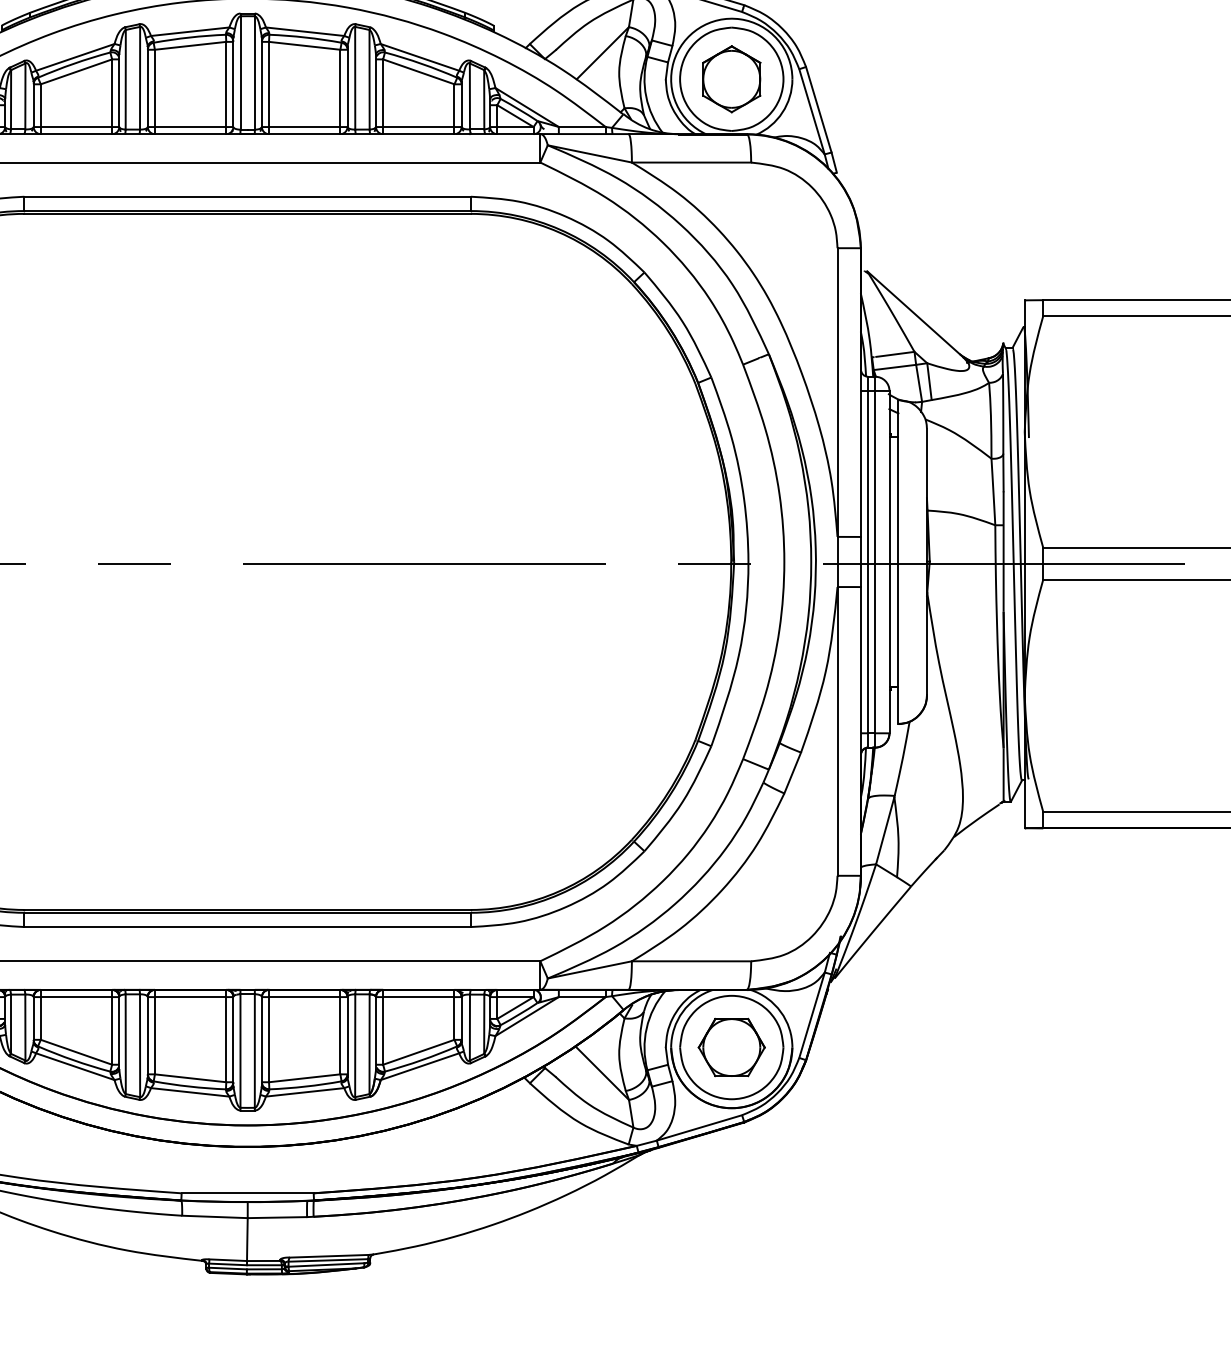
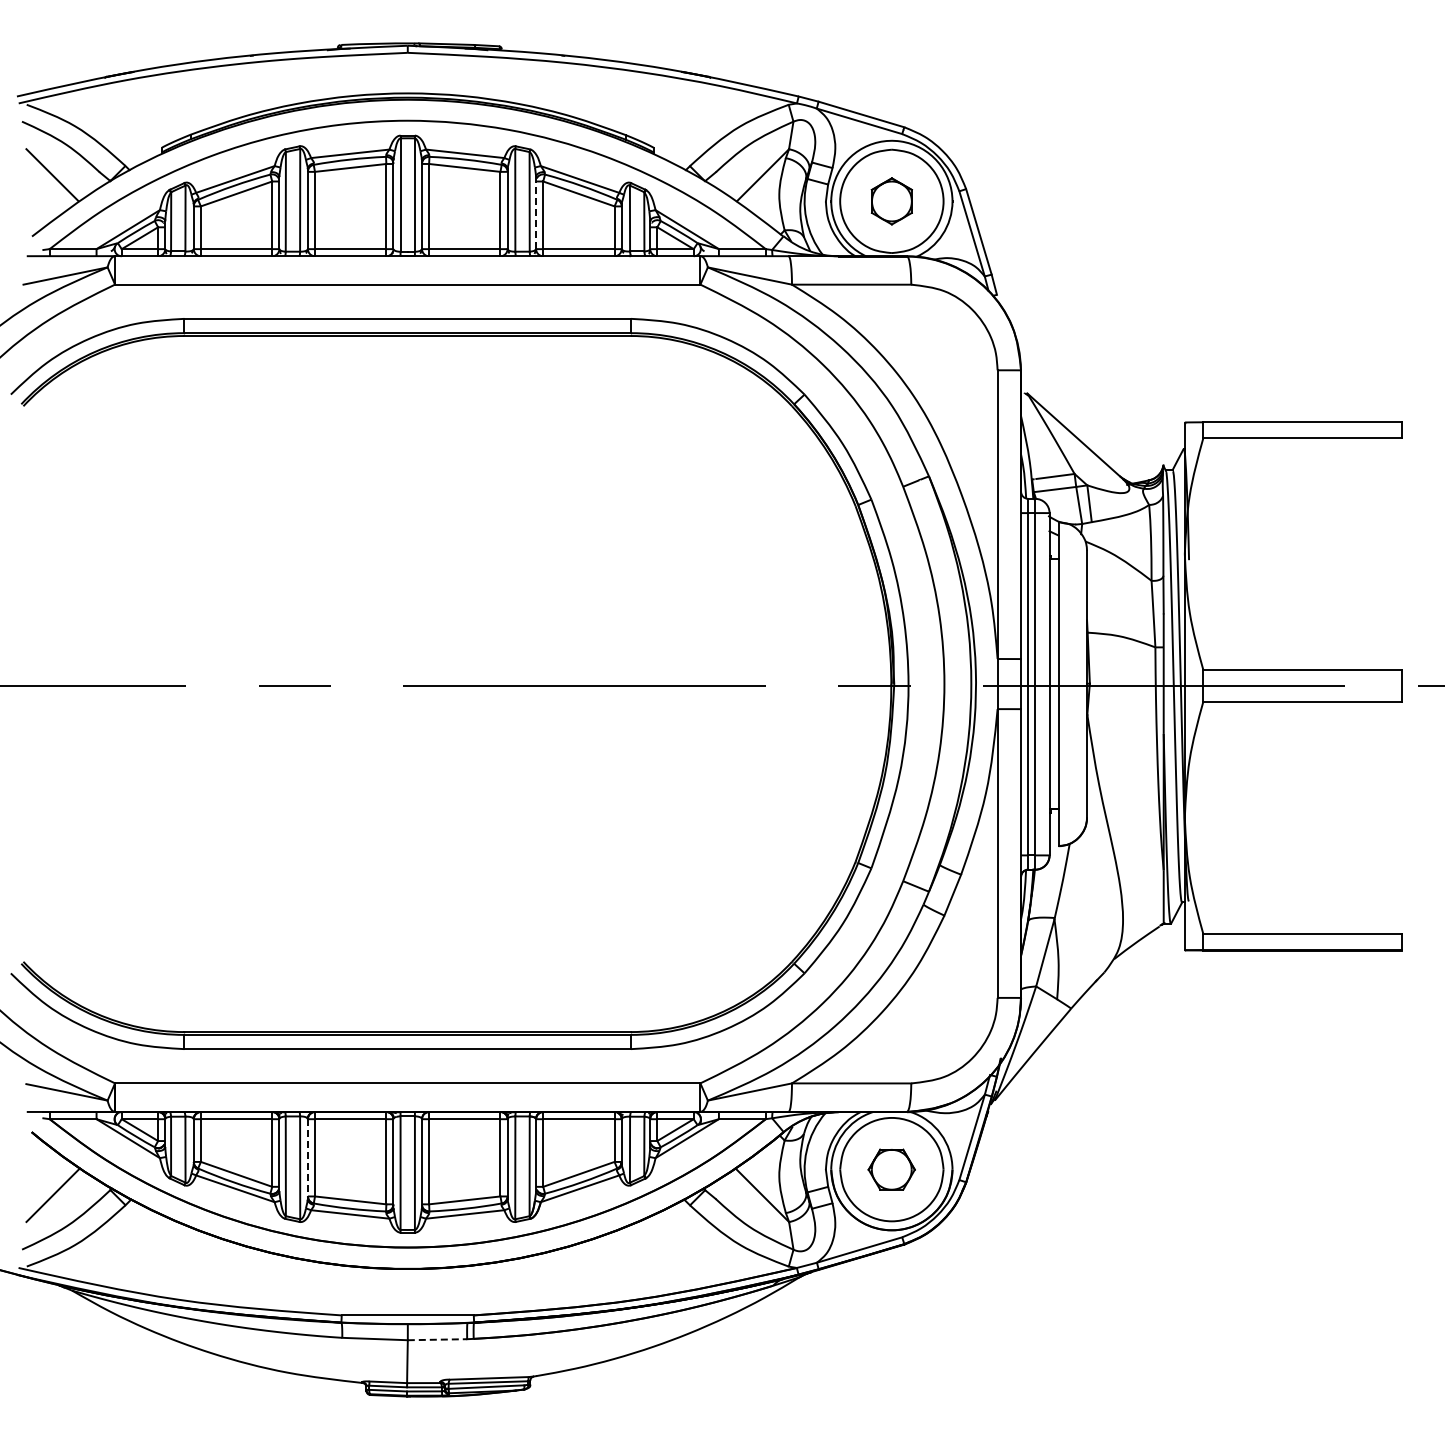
part: (731, 79) -> (891, 201), size x0.7
line: (376, 91) -> (536, 213), solid -> dashed
line: (147, 1037) -> (307, 1159), solid -> dashed
part: (731, 1047) -> (891, 1169), size x0.7
line: (277, 1217) -> (437, 1339), solid -> dashed

